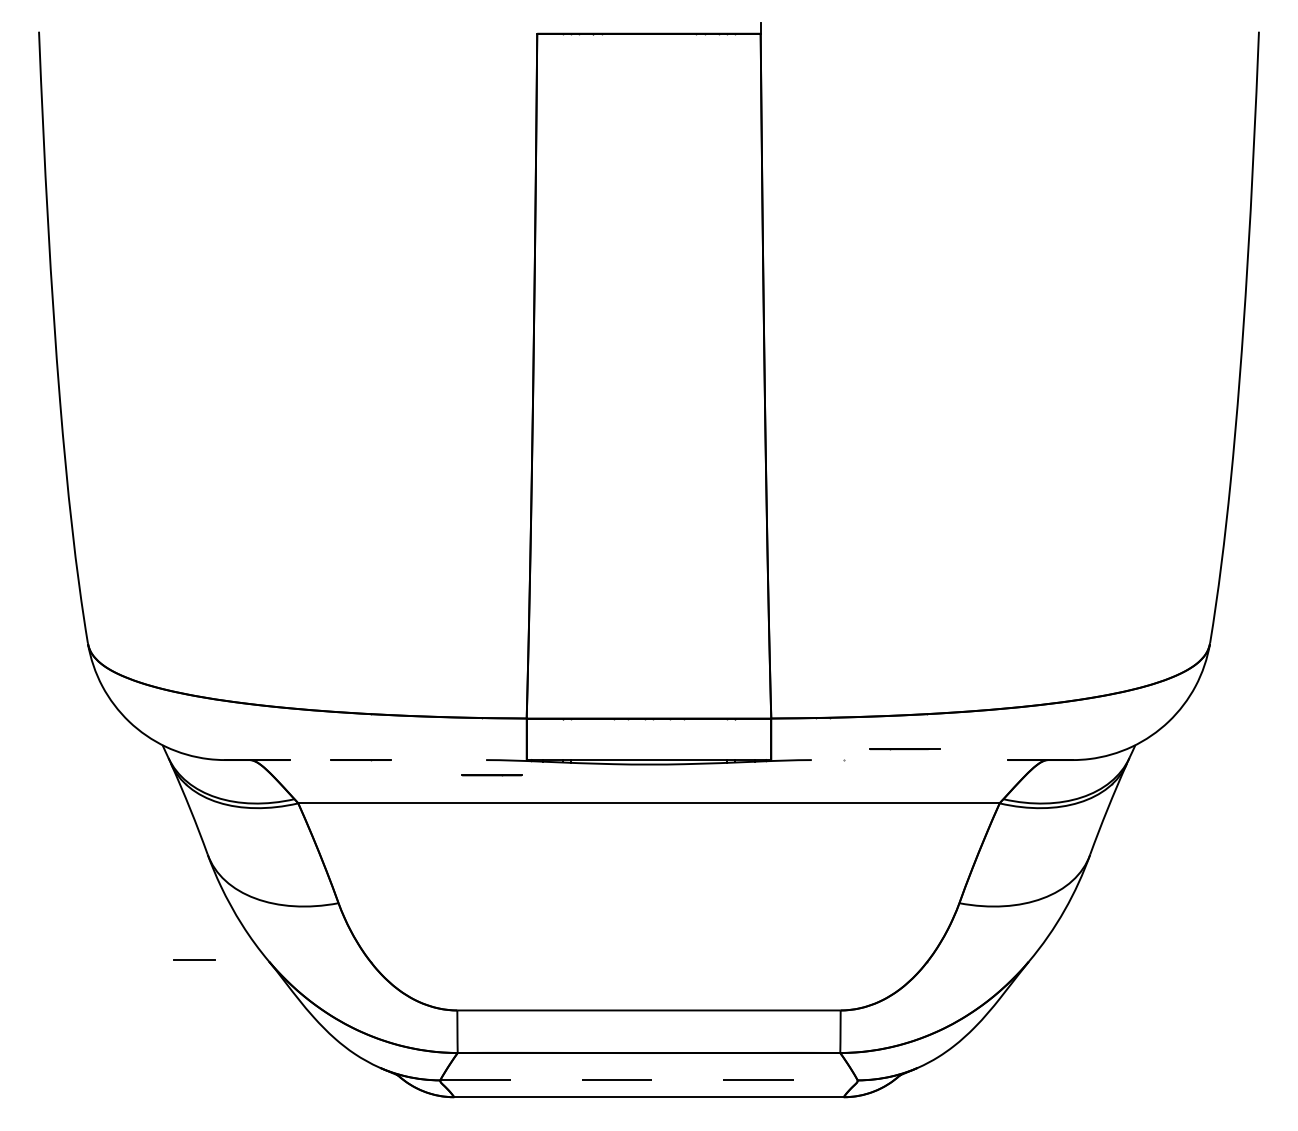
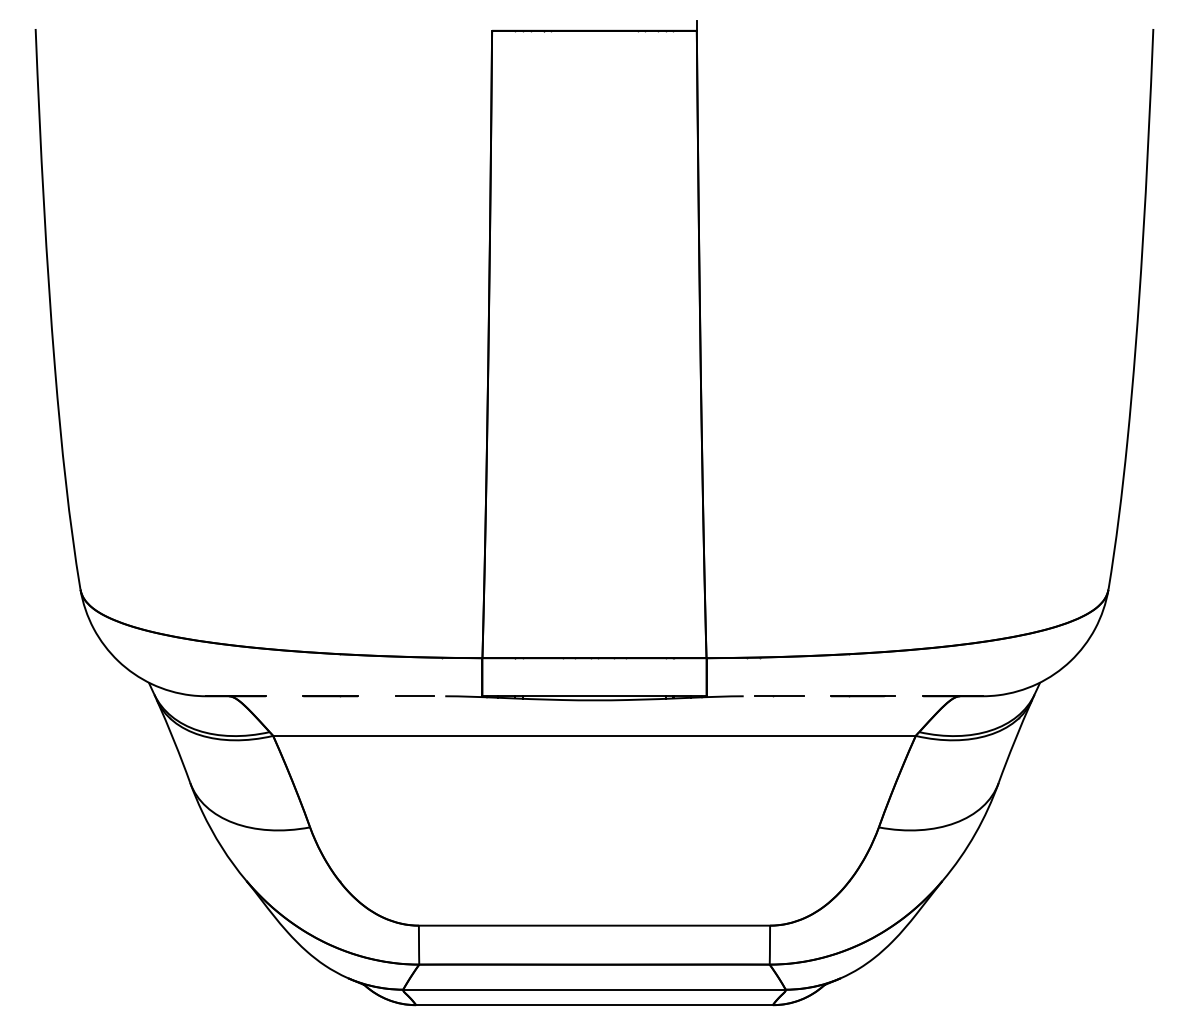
line: (904, 749) -> (862, 696), moved
line: (850, 760) -> (779, 696), added
line: (491, 775) -> (450, 710), removed
line: (193, 958) -> (414, 695), moved
line: (650, 1080) -> (595, 989), dashed -> solid

